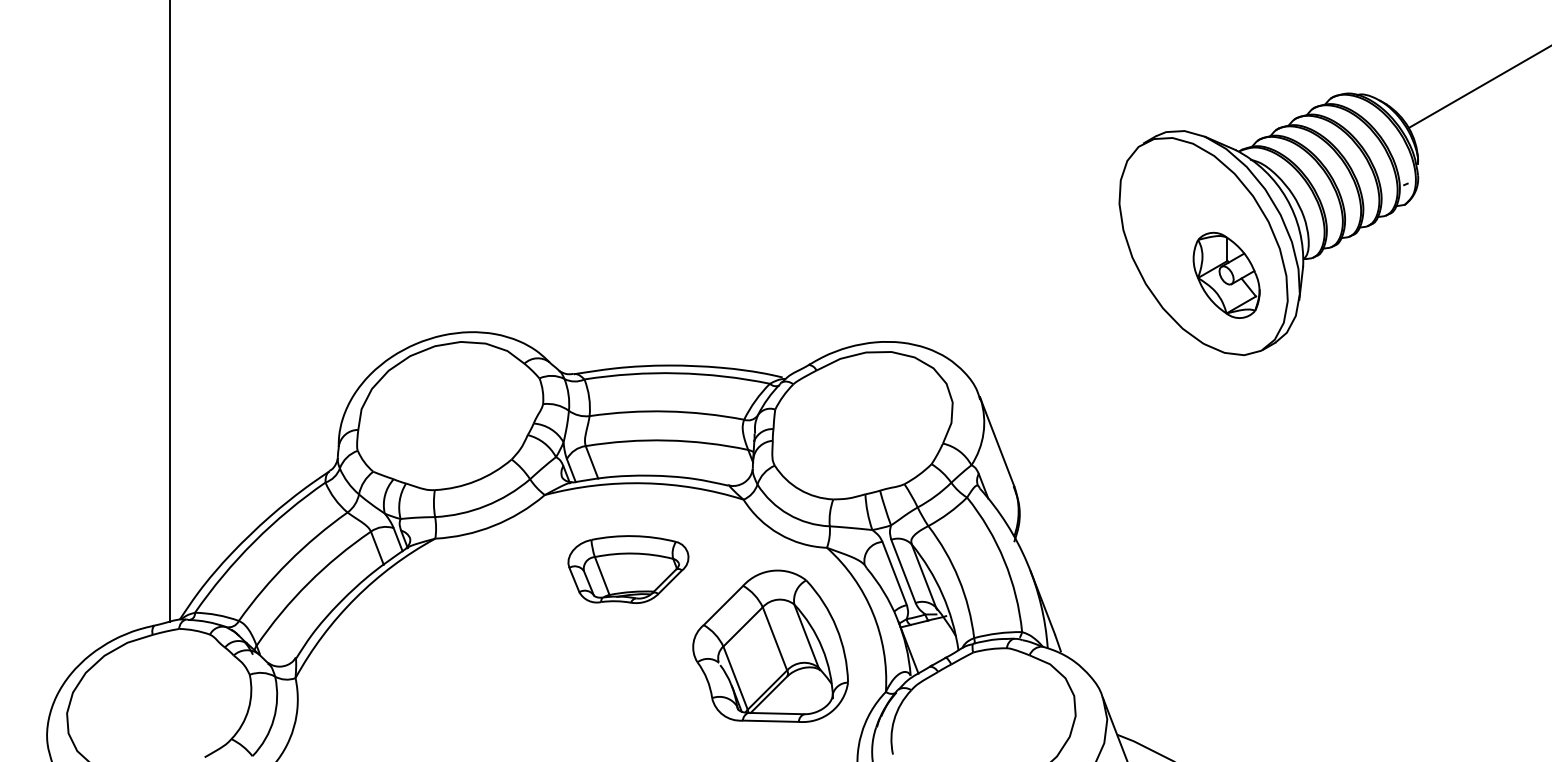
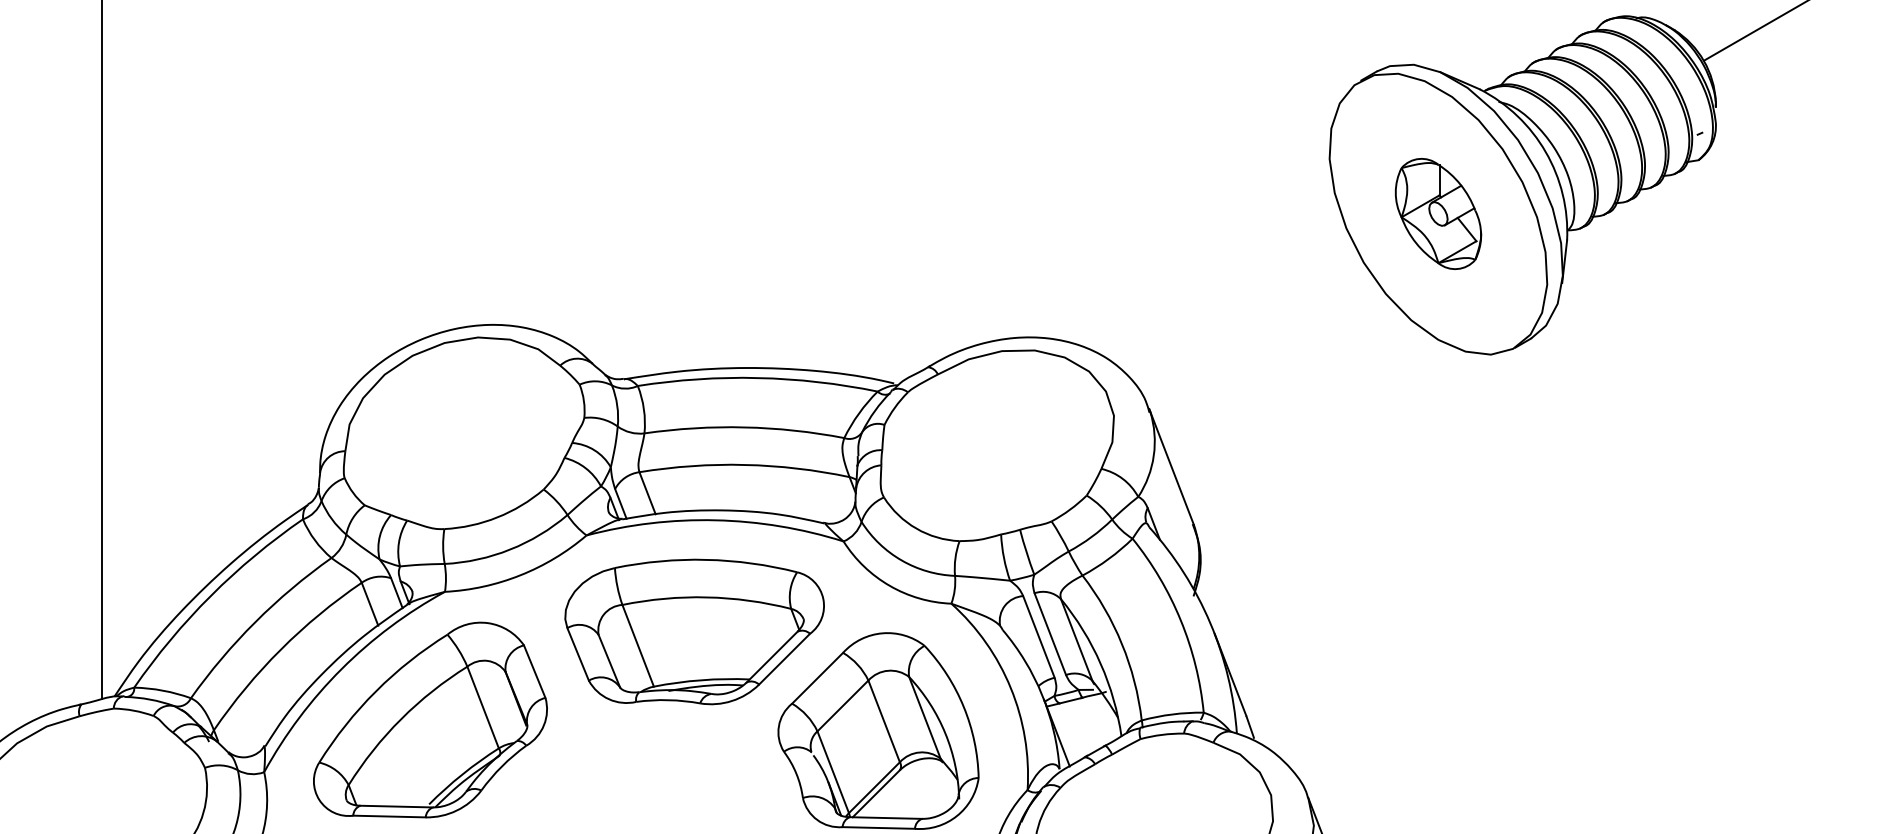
part: (1226, 274) -> (1438, 212), moved
part: (628, 569) -> (694, 631), size x1.67
part: (424, 637) -> (430, 719), added

